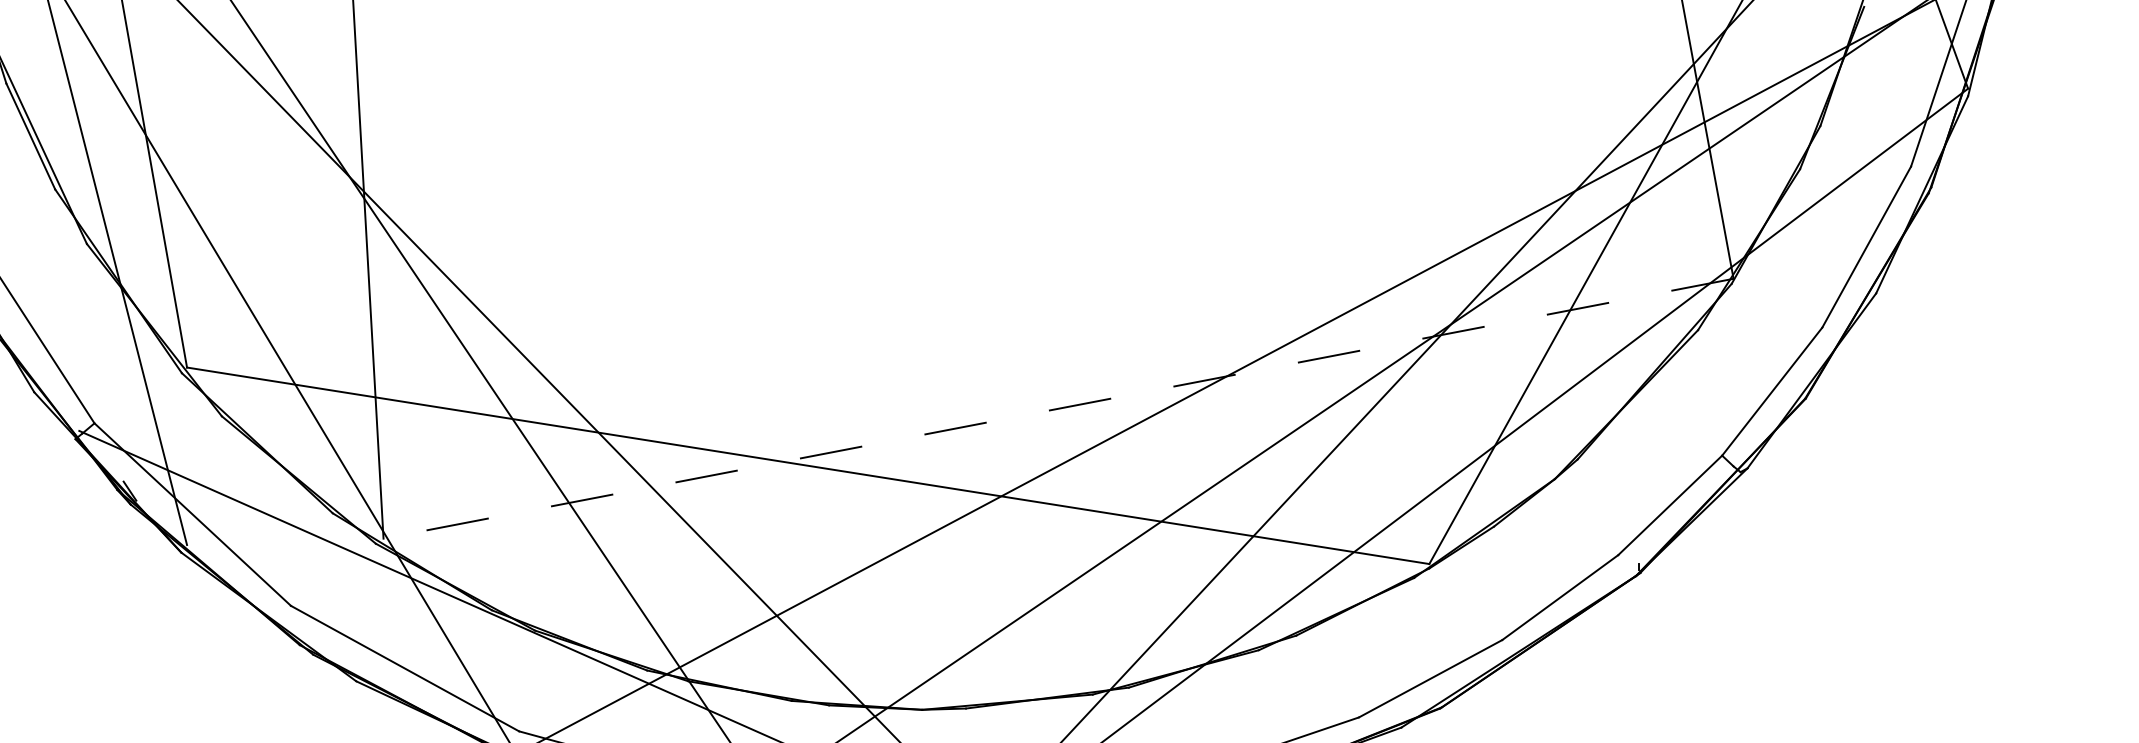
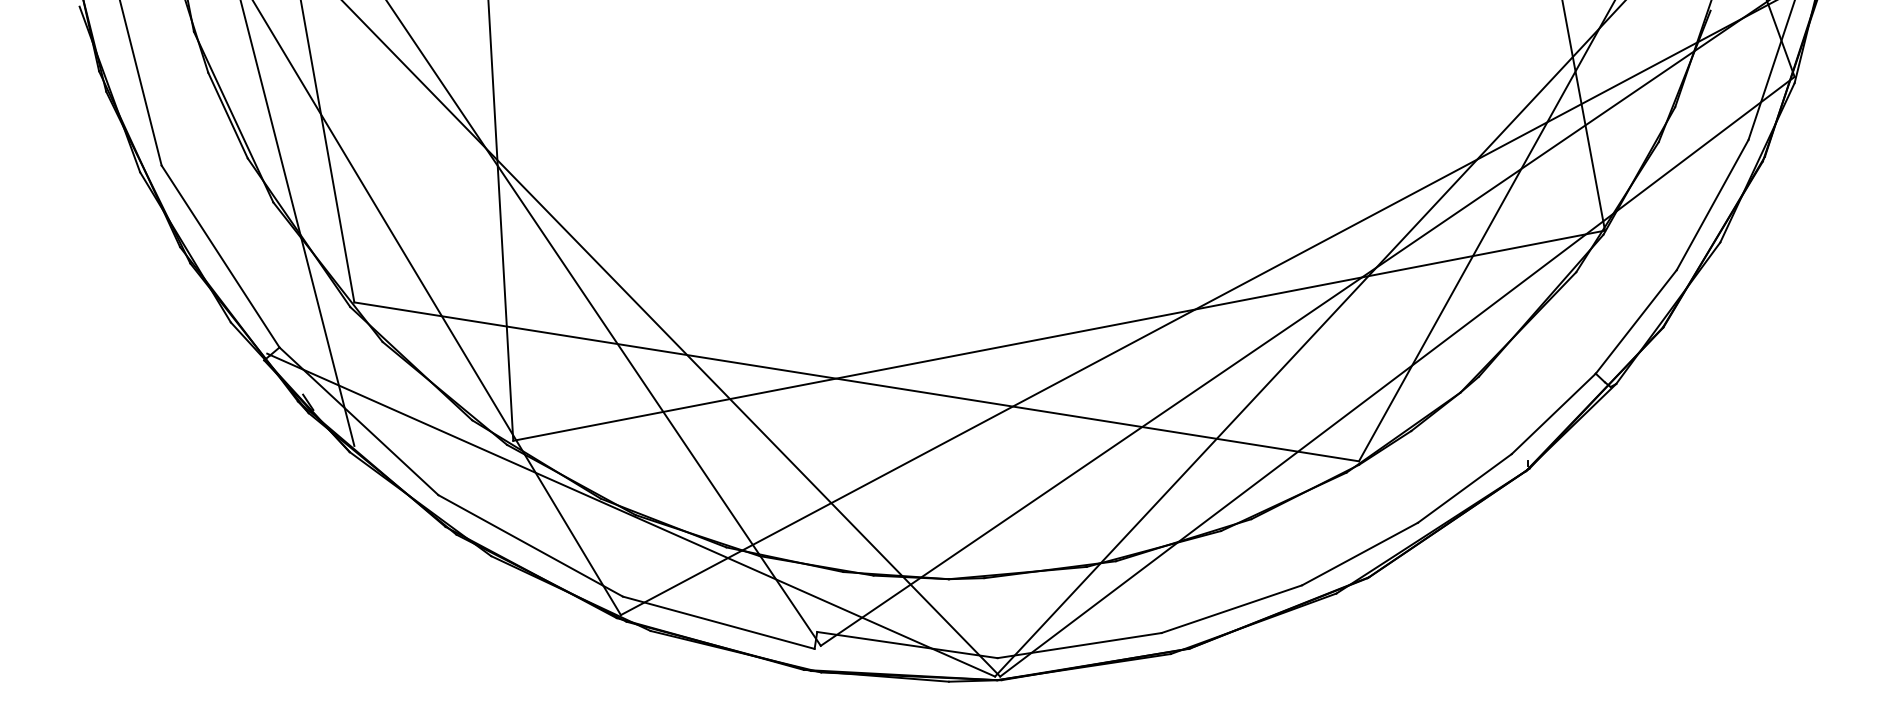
line: (1059, 408) -> (1059, 335), dashed -> solid

